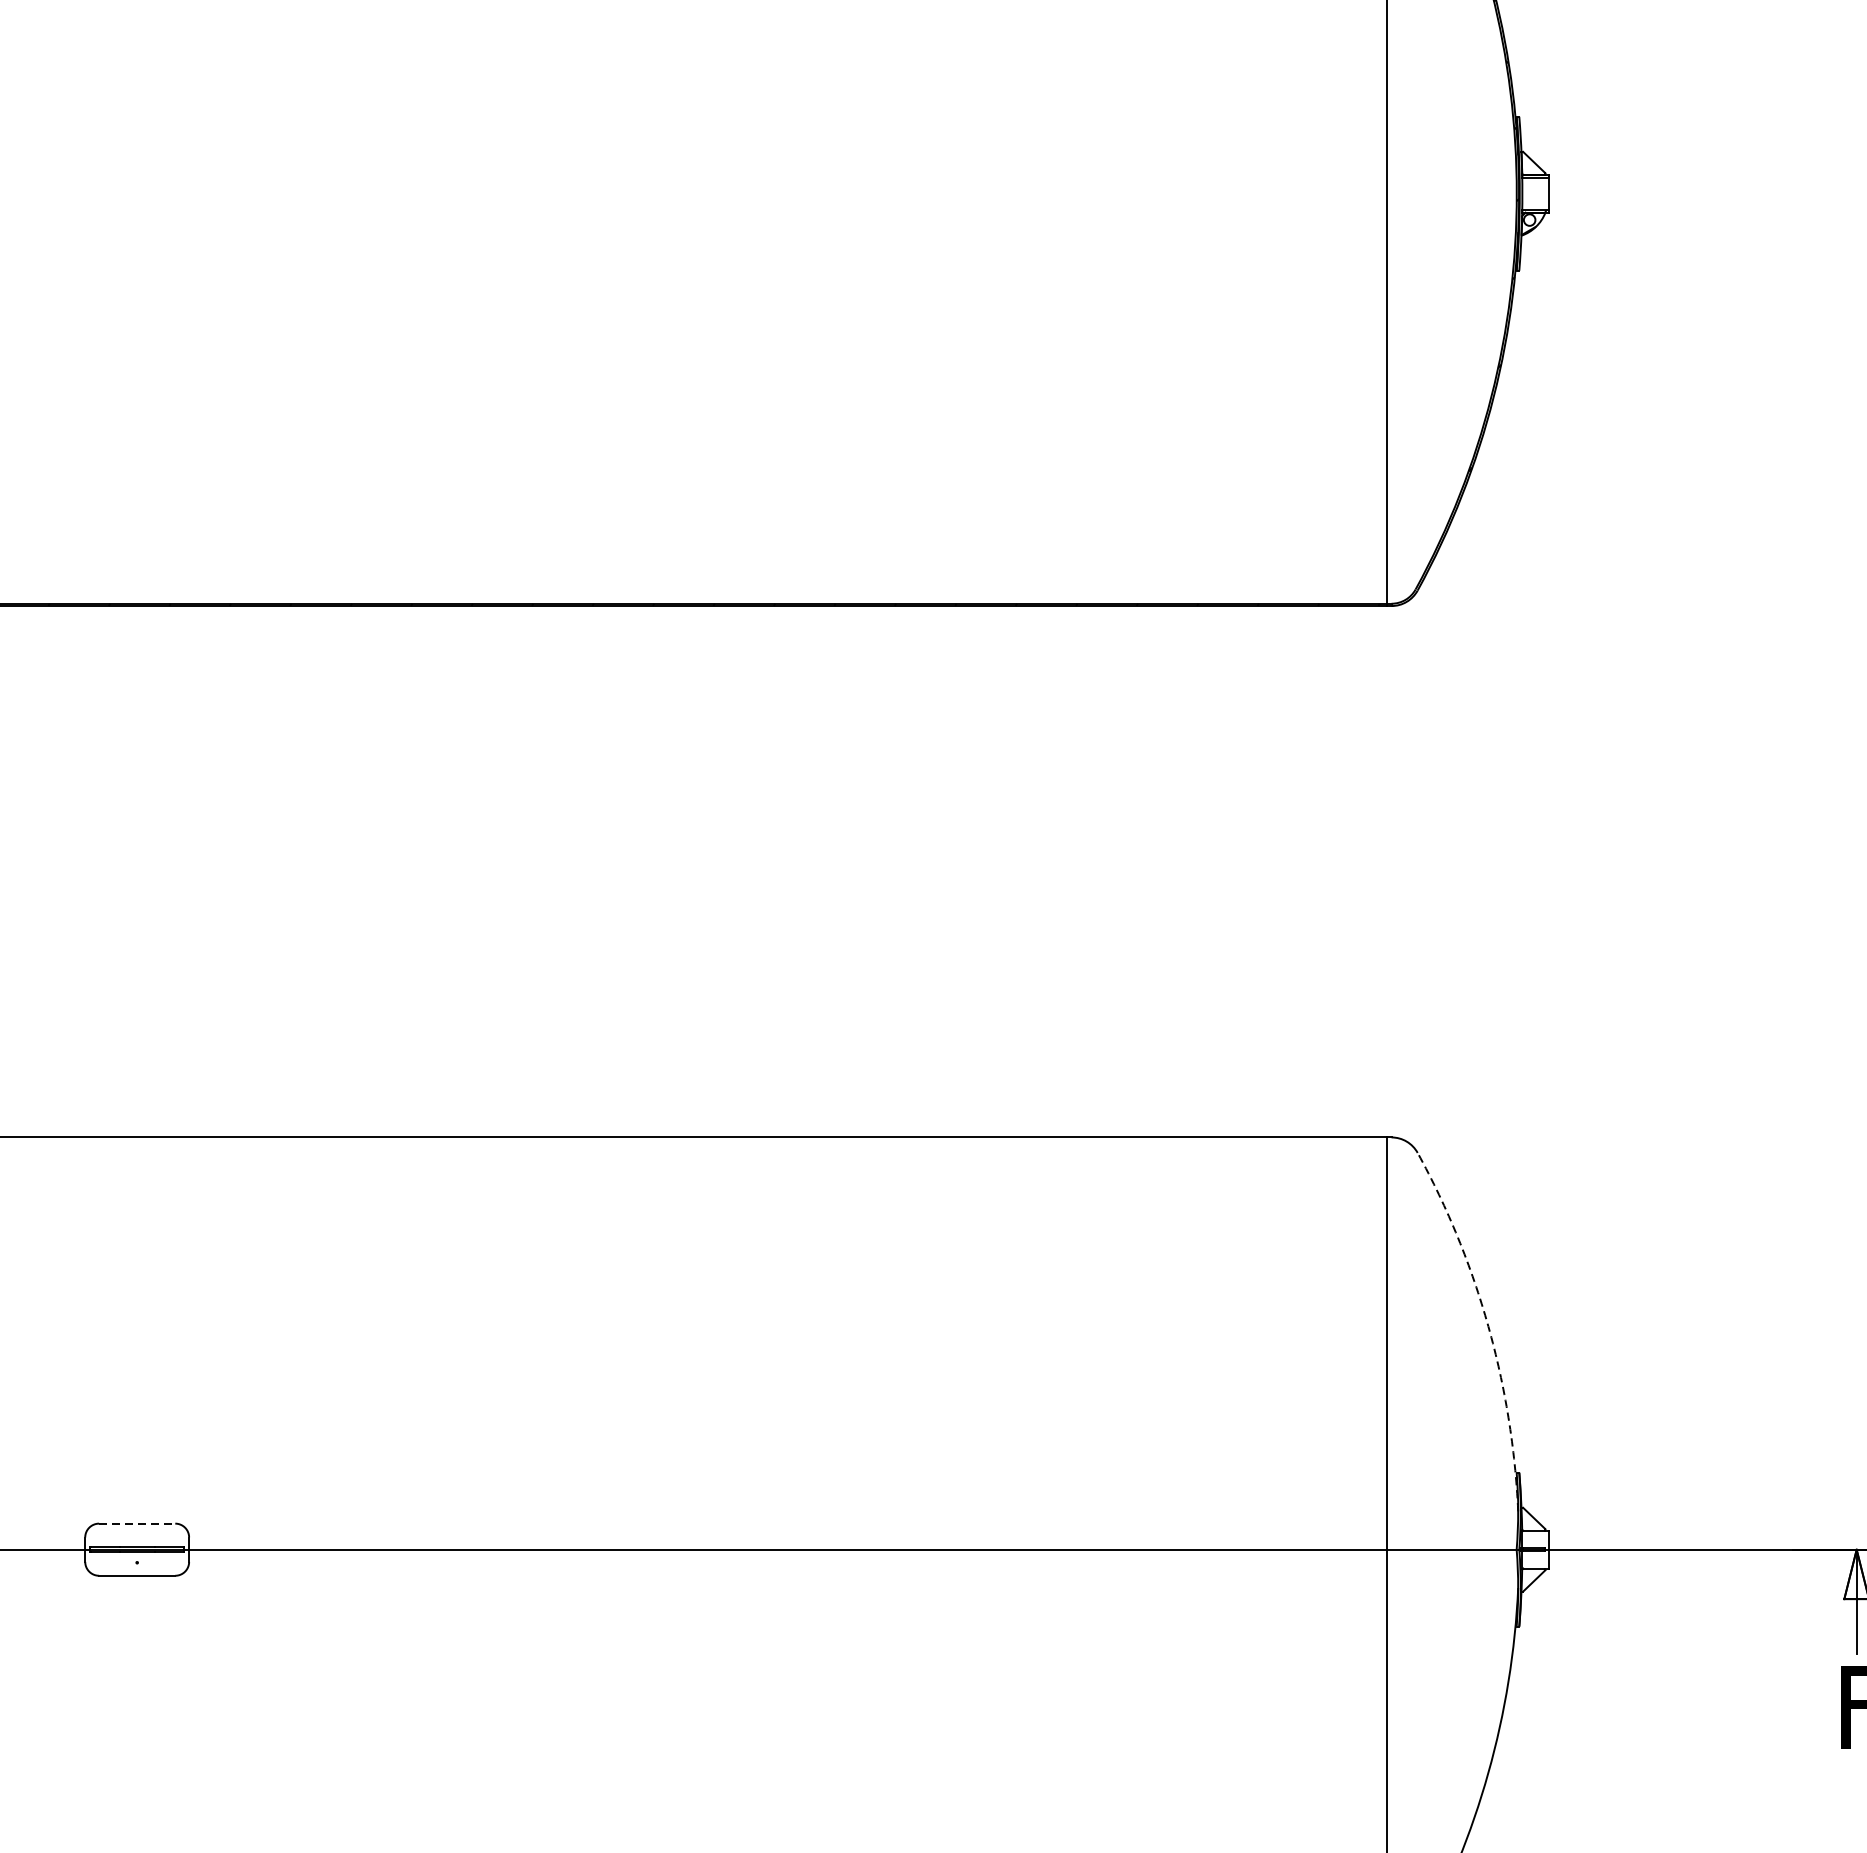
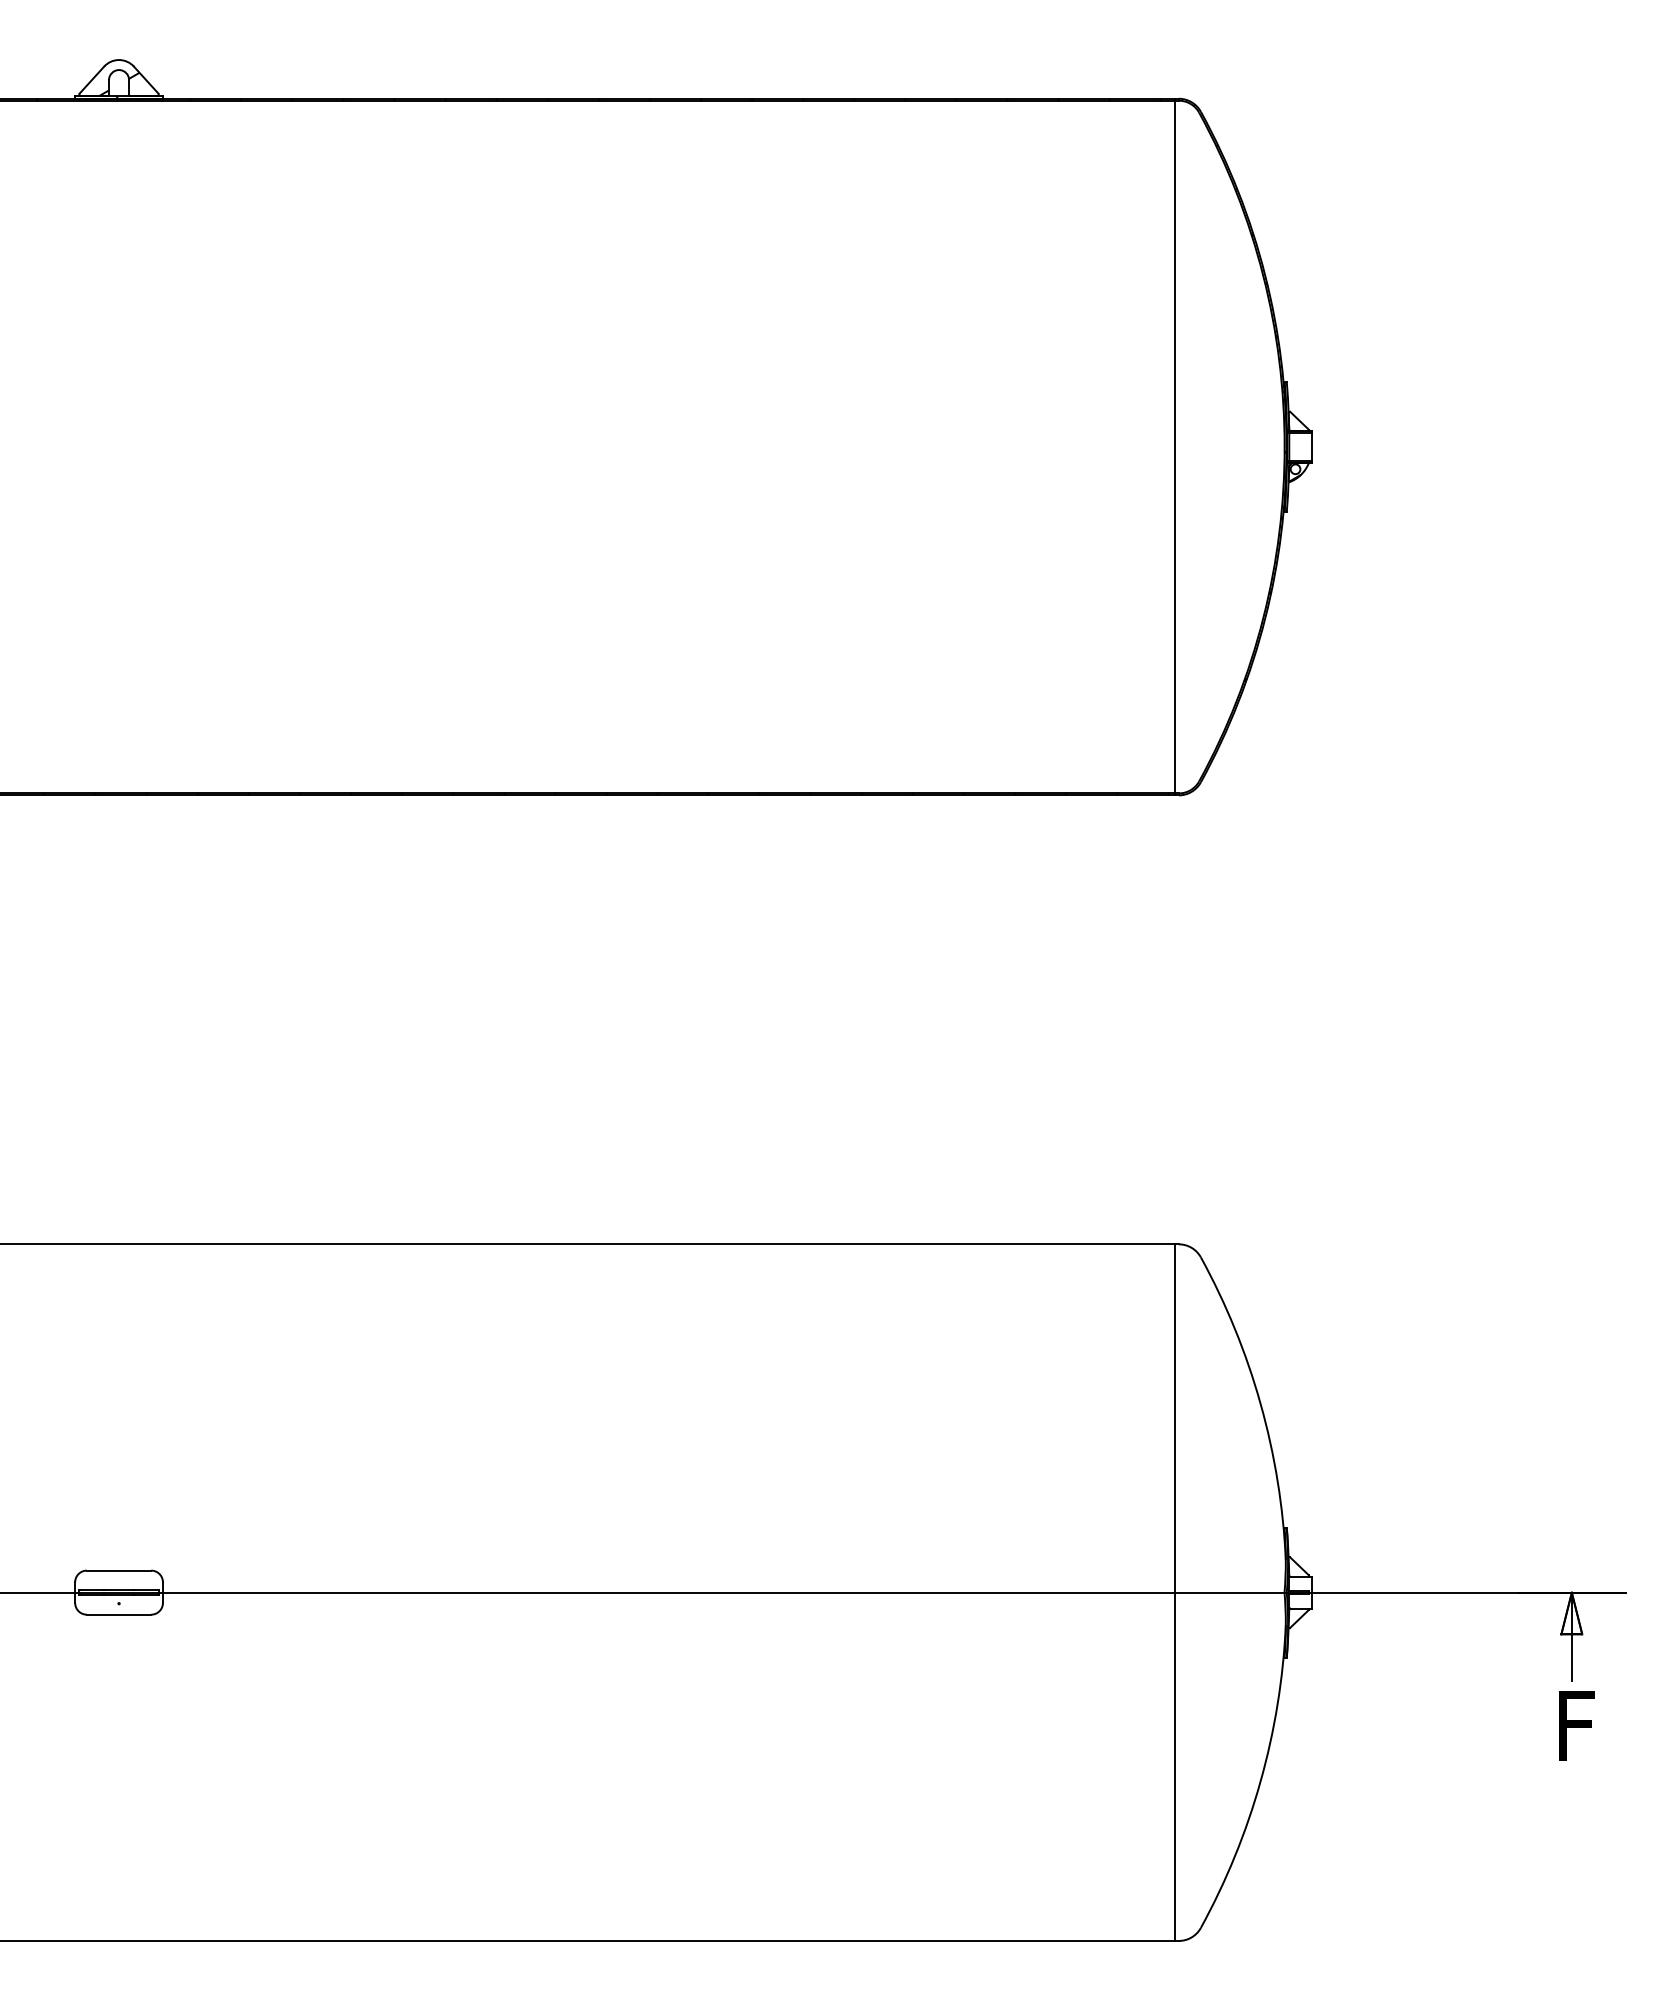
arc: (1488, 1327) -> (1260, 1404), dashed -> solid
line: (137, 1523) -> (119, 1570), dashed -> solid

